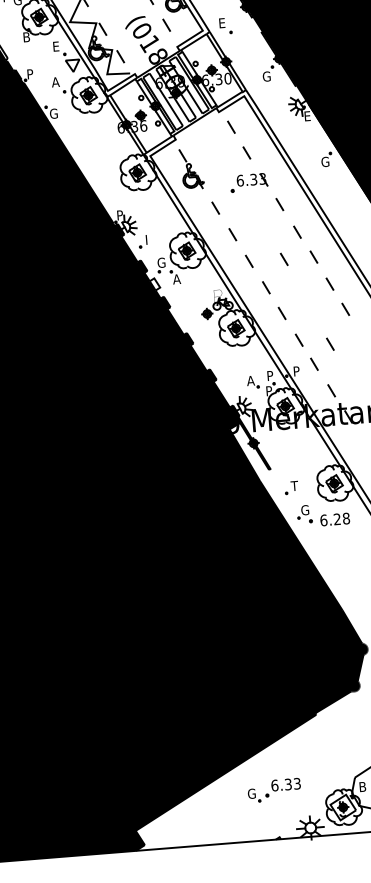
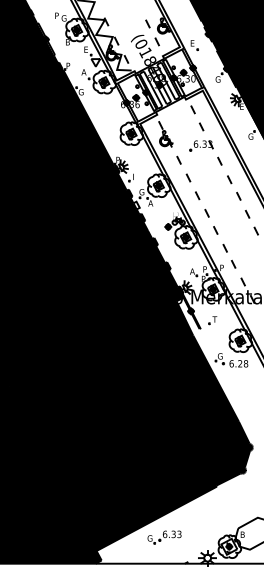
line: (283, 258) -> (219, 195), removed
line: (329, 344) -> (244, 252), removed
part: (291, 487) -> (212, 320), moved
part: (274, 790) -> (164, 537), moved

